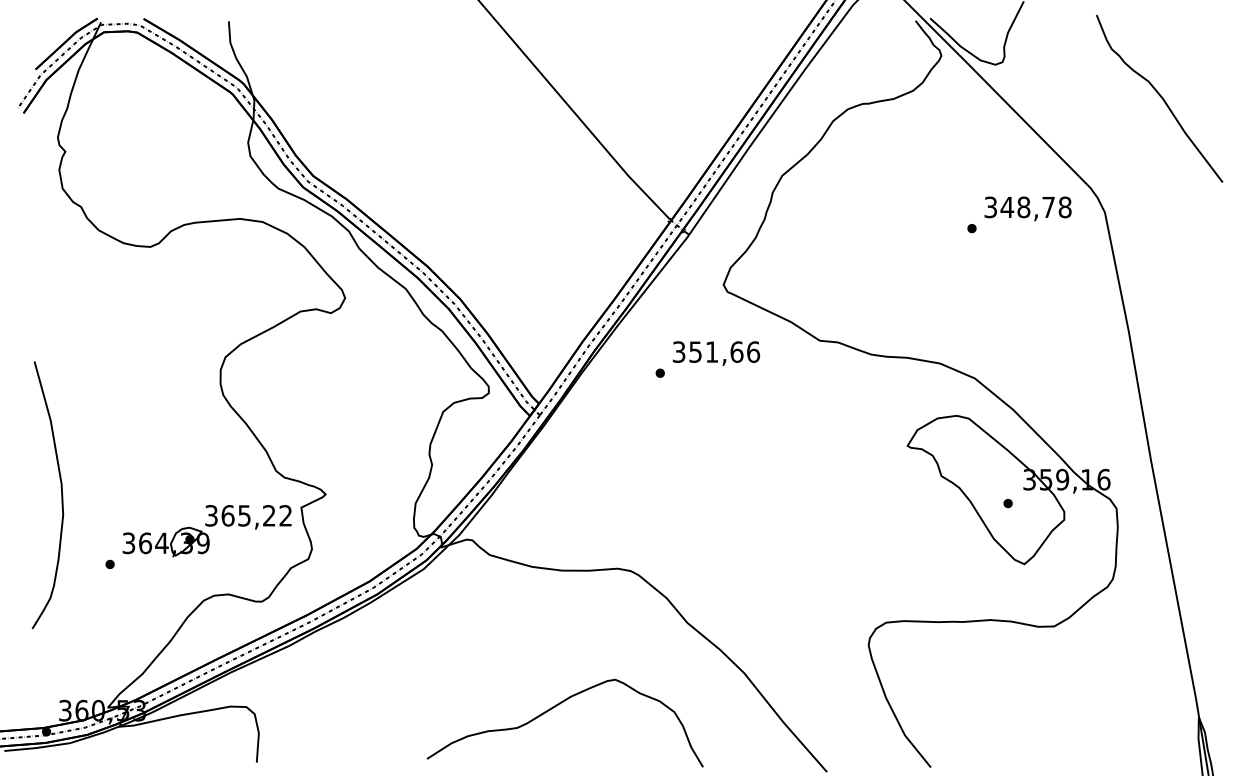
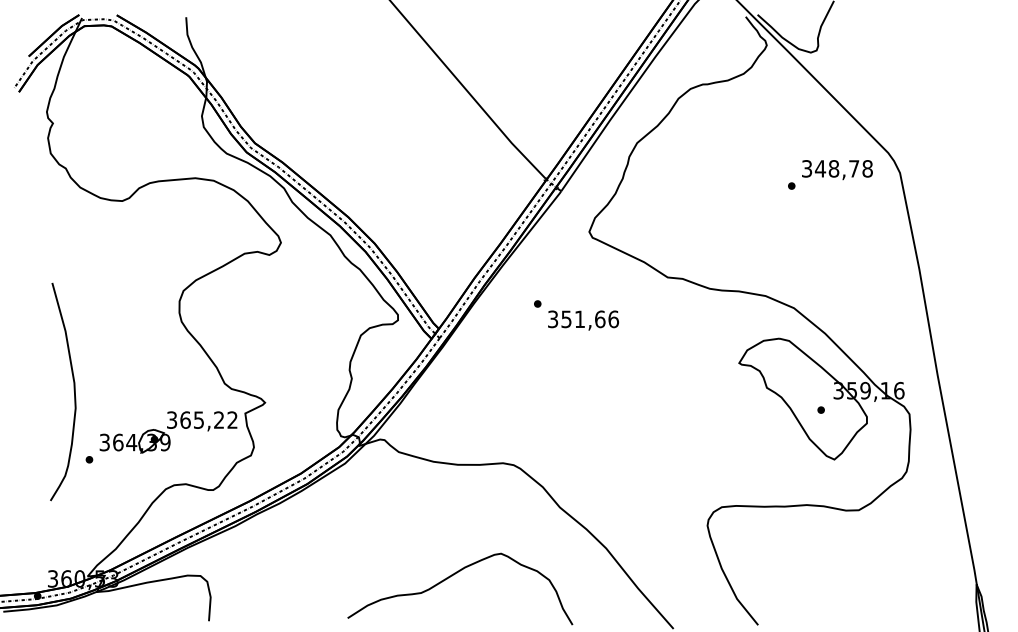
curve: (1160, 97) -> (945, 79), removed
text: (716, 353) -> (583, 320), moved
curve: (61, 495) -> (74, 392), moved

